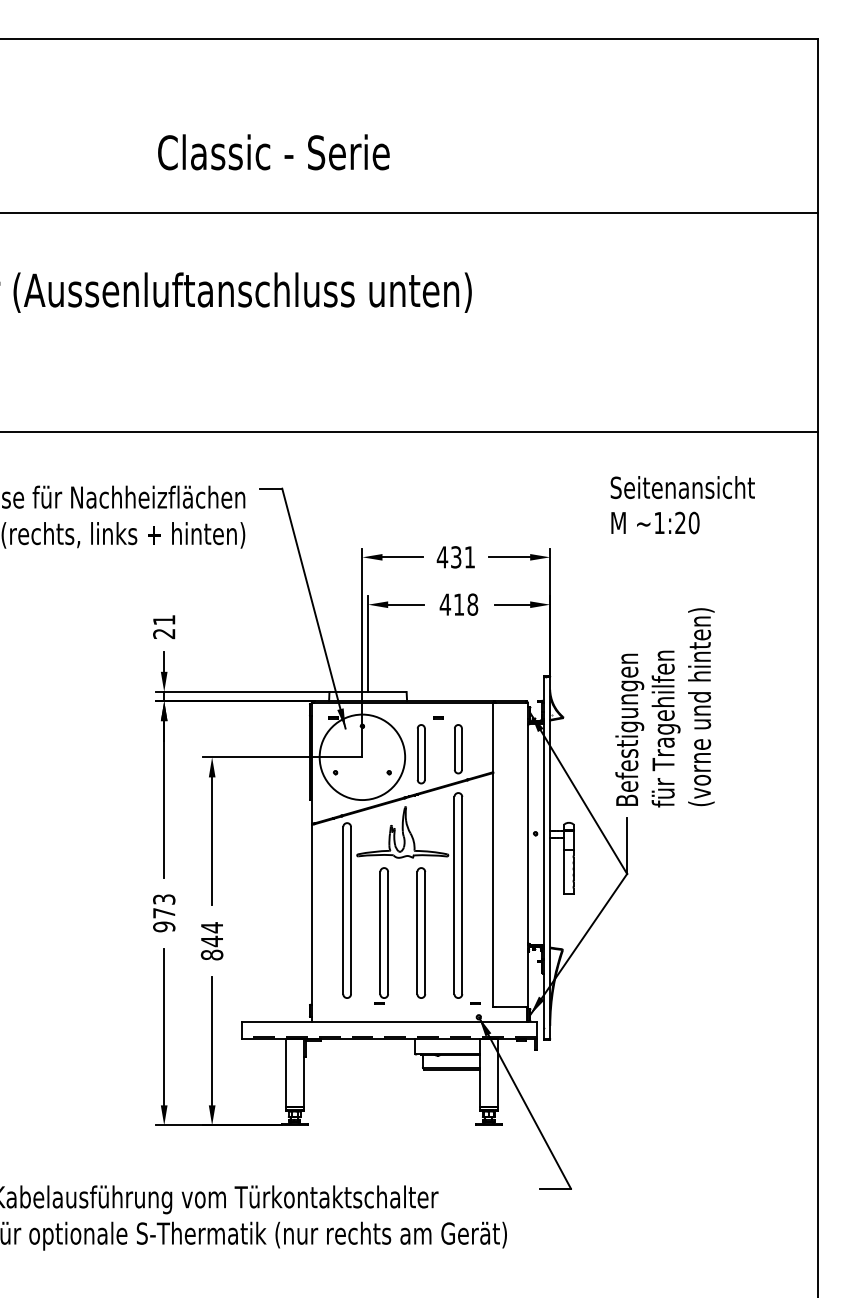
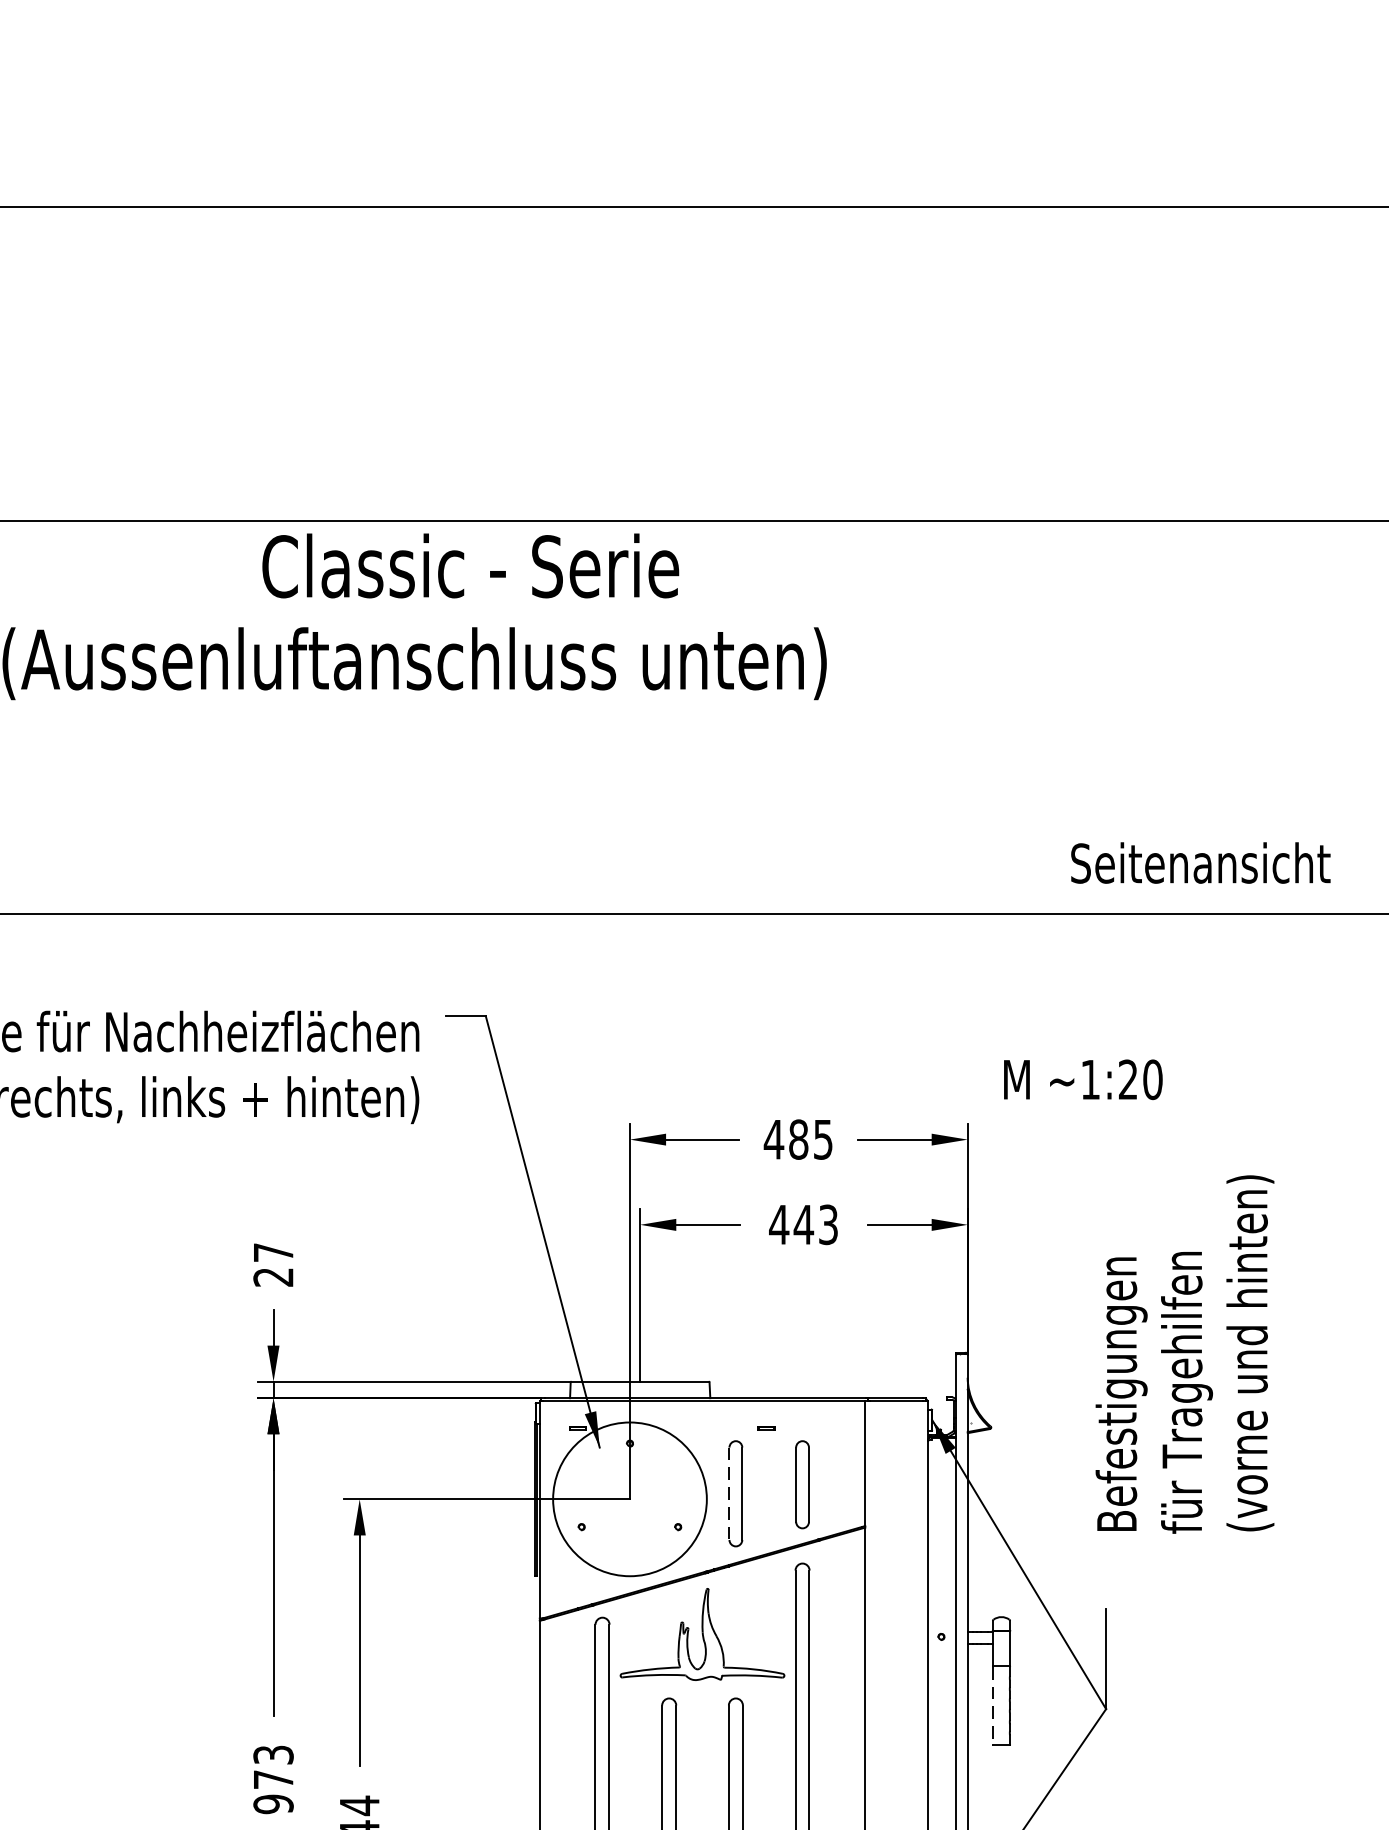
text: (273, 152) -> (470, 566), moved
text: (682, 487) -> (1200, 862), moved
text: (655, 522) -> (1083, 1078), moved
text: (462, 557) -> (809, 1139), 431 -> 485
text: (465, 604) -> (815, 1224), 418 -> 443
text: (164, 620) -> (274, 1253), 21 -> 27
text: (664, 707) -> (1184, 1353), moved
line: (417, 754) -> (729, 1494), solid -> dashed
line: (564, 872) -> (993, 1706), solid -> dashed

